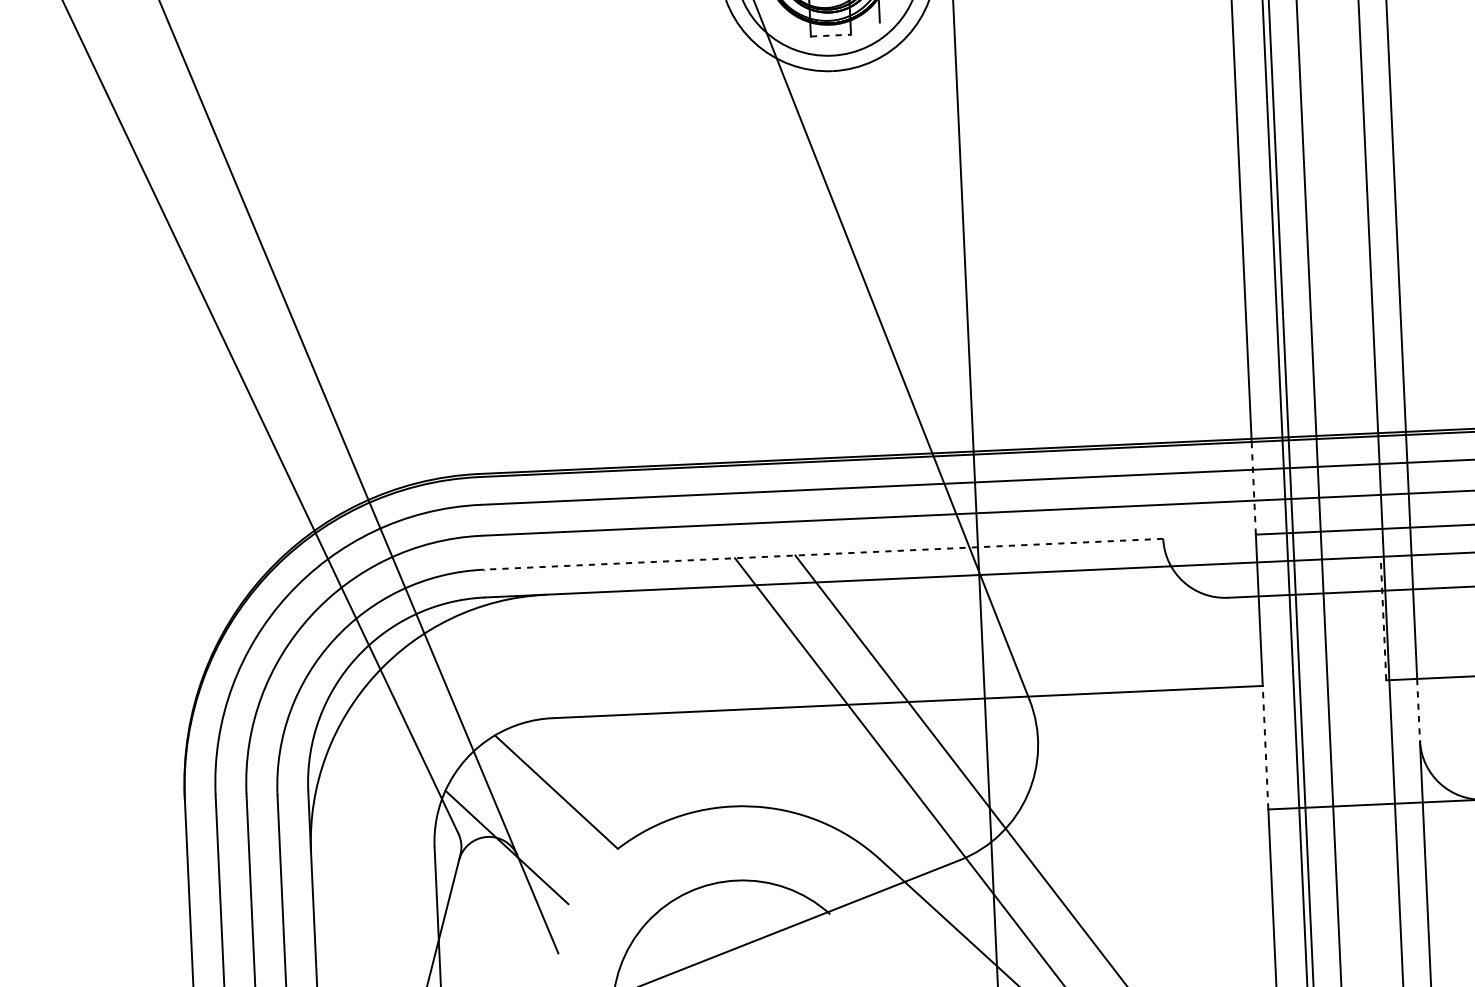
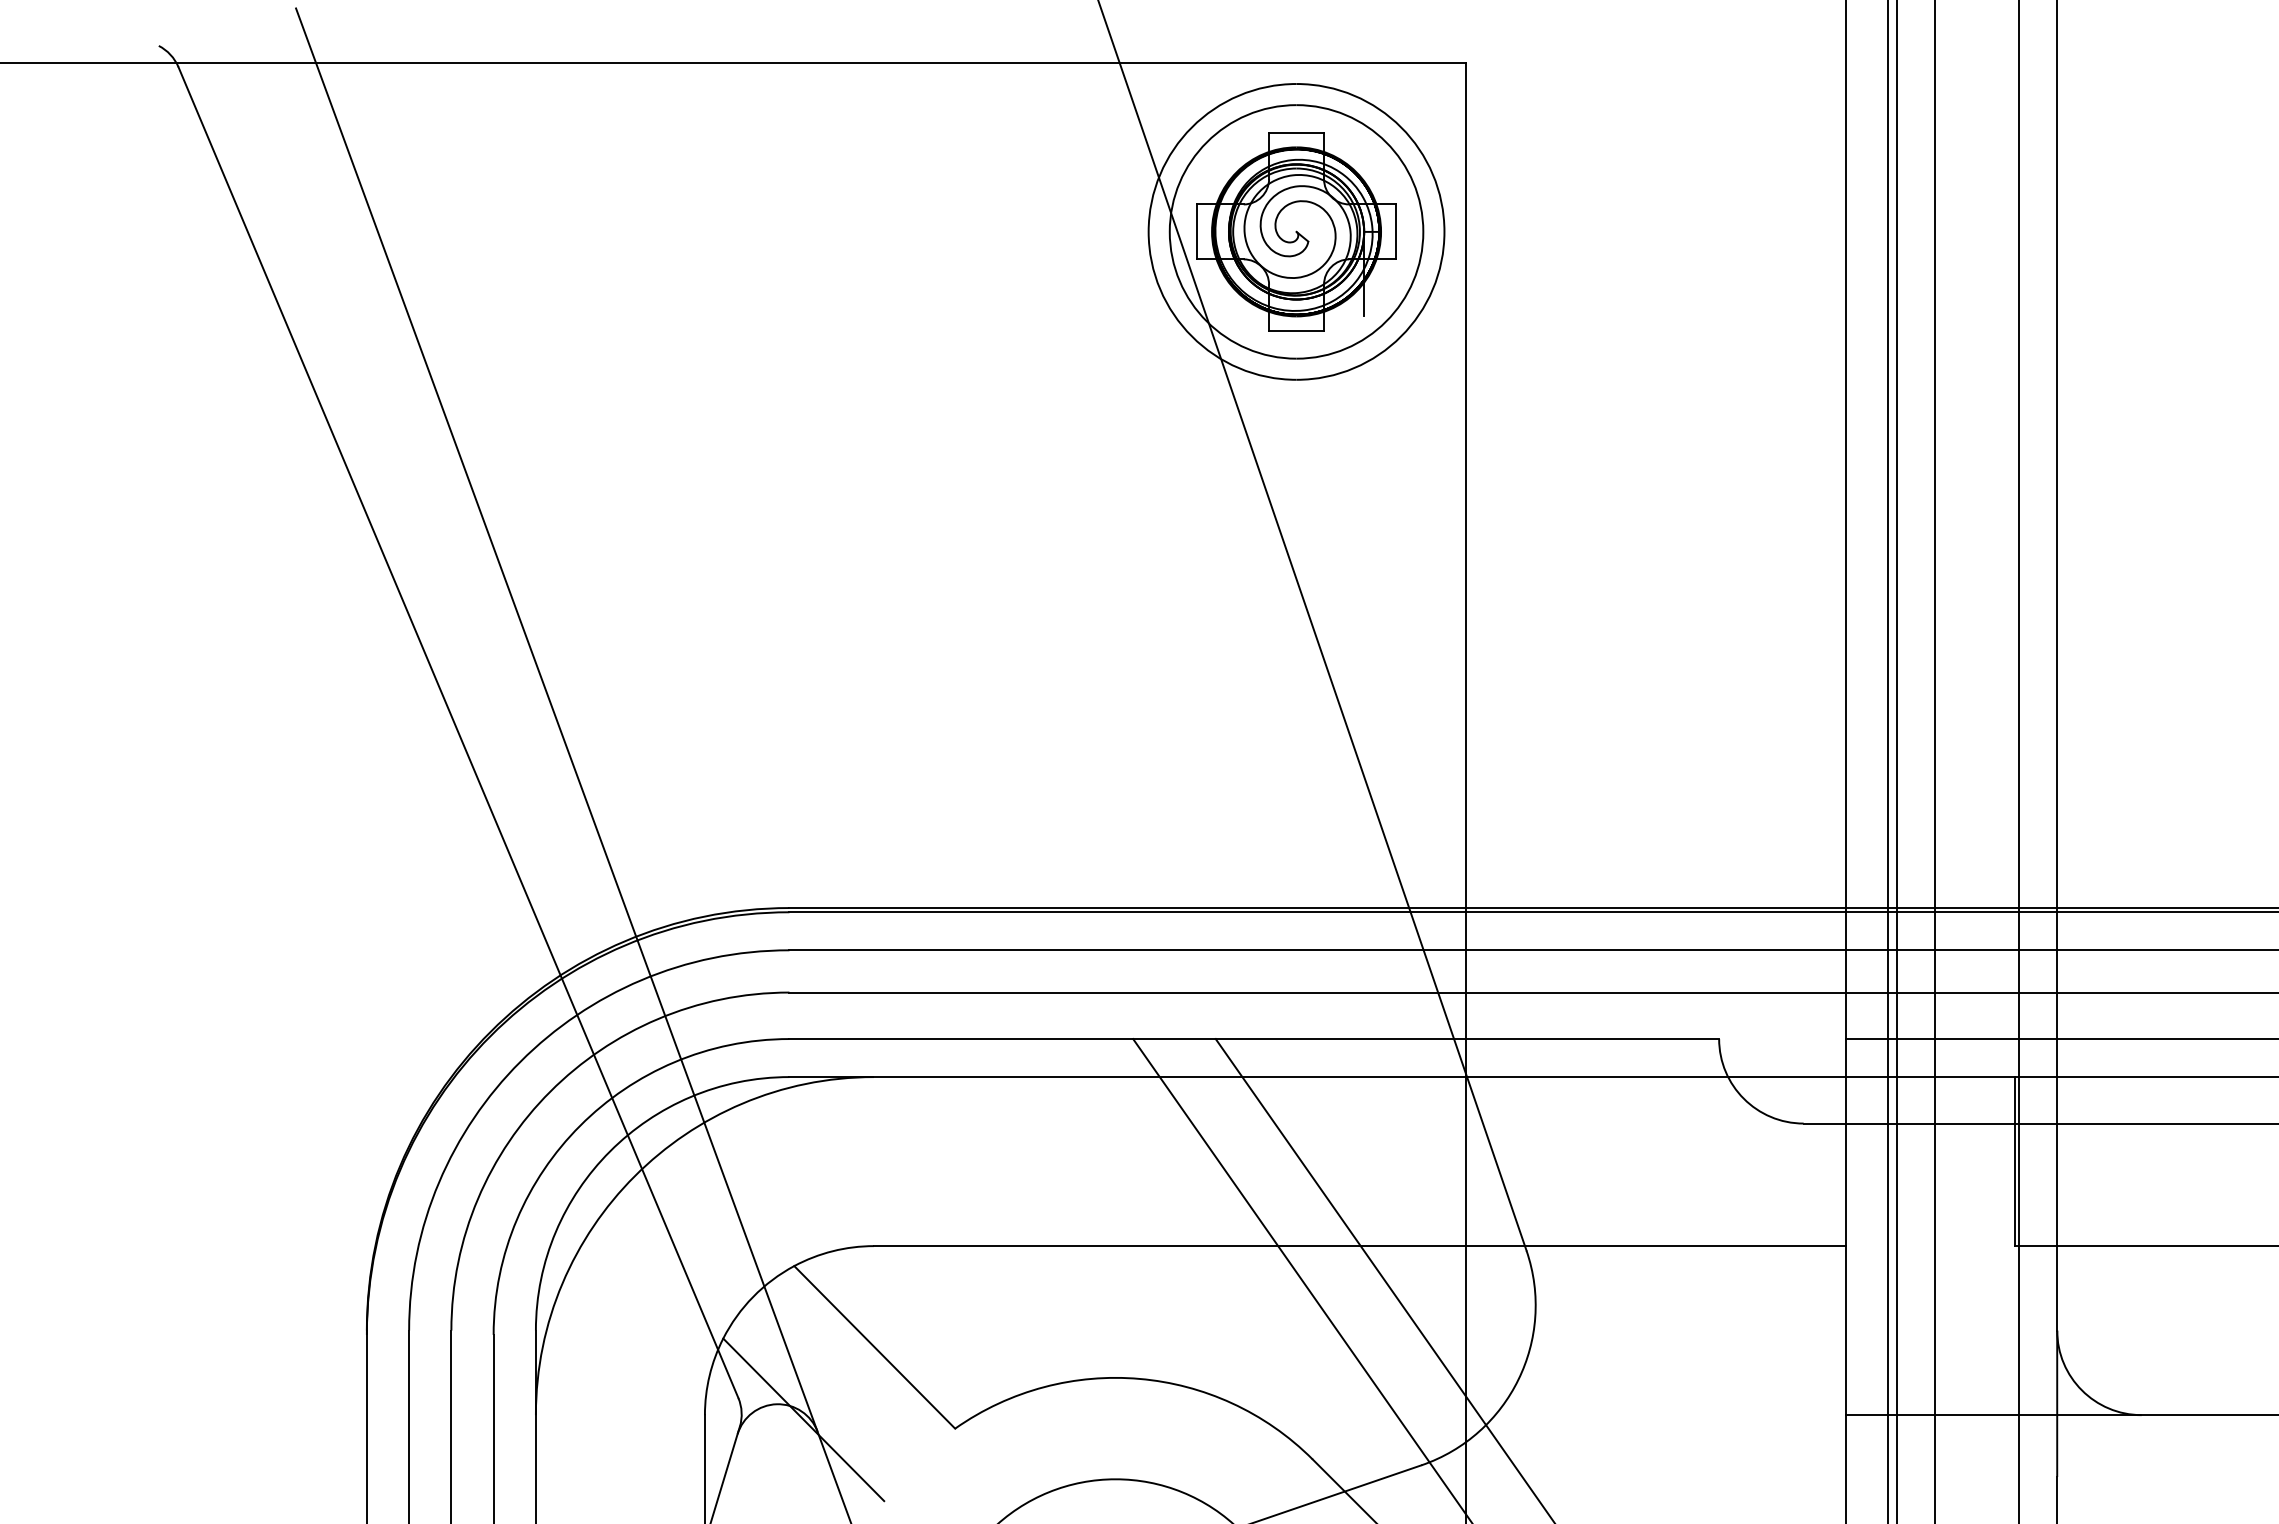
line: (831, 35) -> (1297, 331), dashed -> solid
line: (1253, 488) -> (1845, 976), dashed -> solid
line: (823, 554) -> (1254, 1039), dashed -> solid
line: (1383, 618) -> (2014, 1161), dashed -> solid
line: (1418, 709) -> (2057, 1288), dashed -> solid
line: (1265, 747) -> (1845, 1330), dashed -> solid

